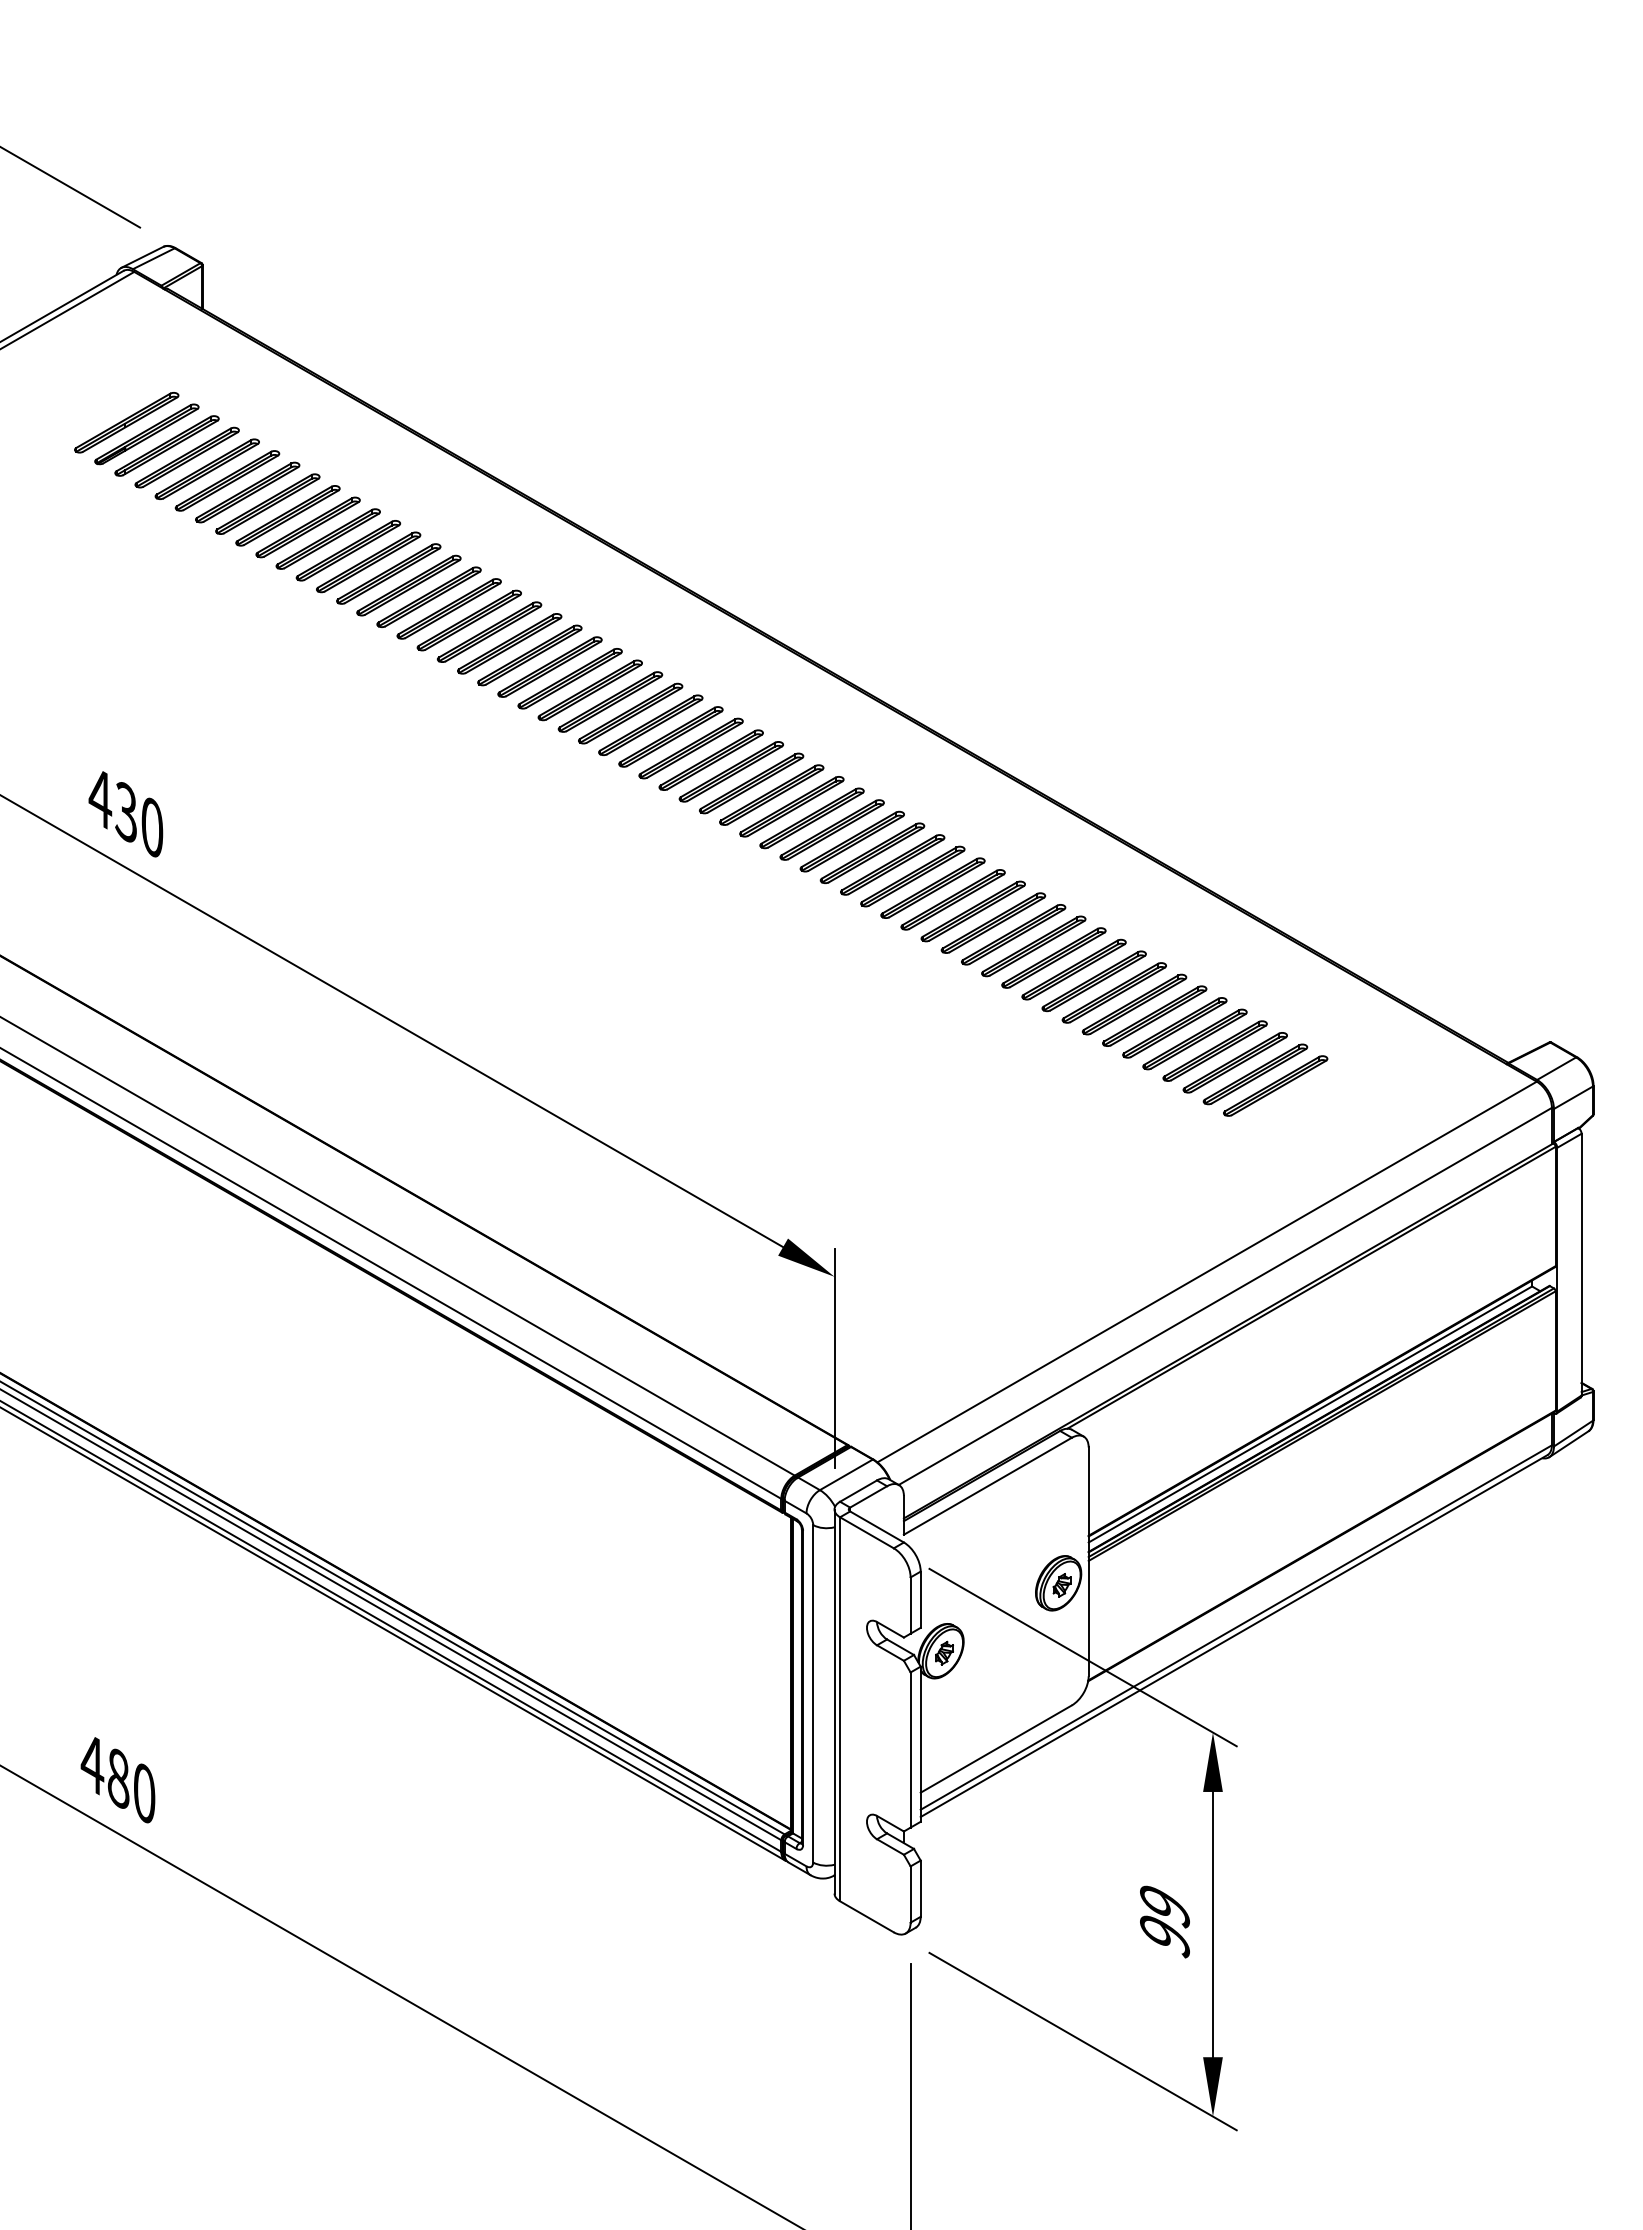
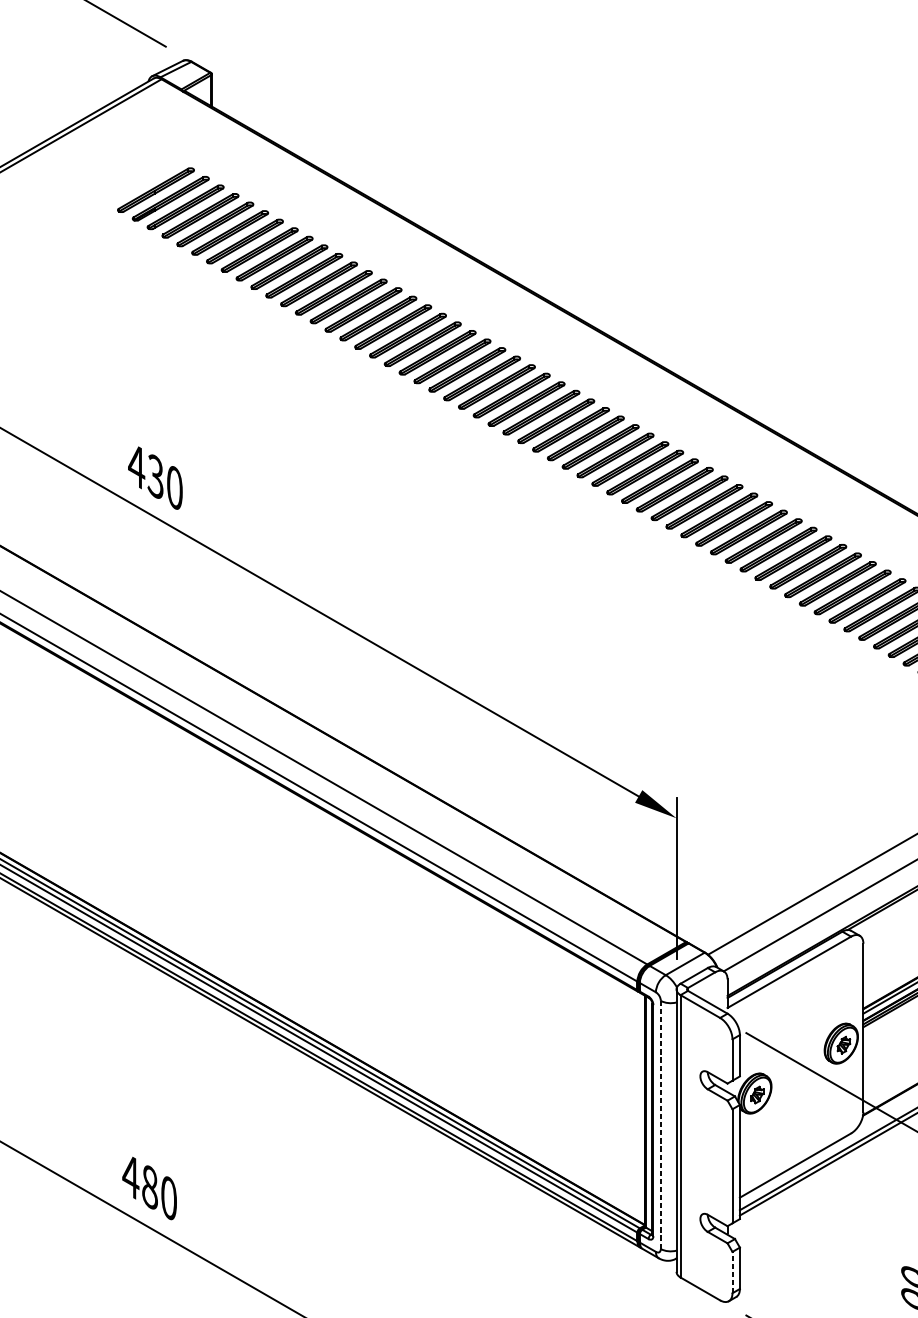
line: (813, 1693) -> (661, 1124), solid -> dashed
line: (910, 1894) -> (732, 1272), solid -> dashed

